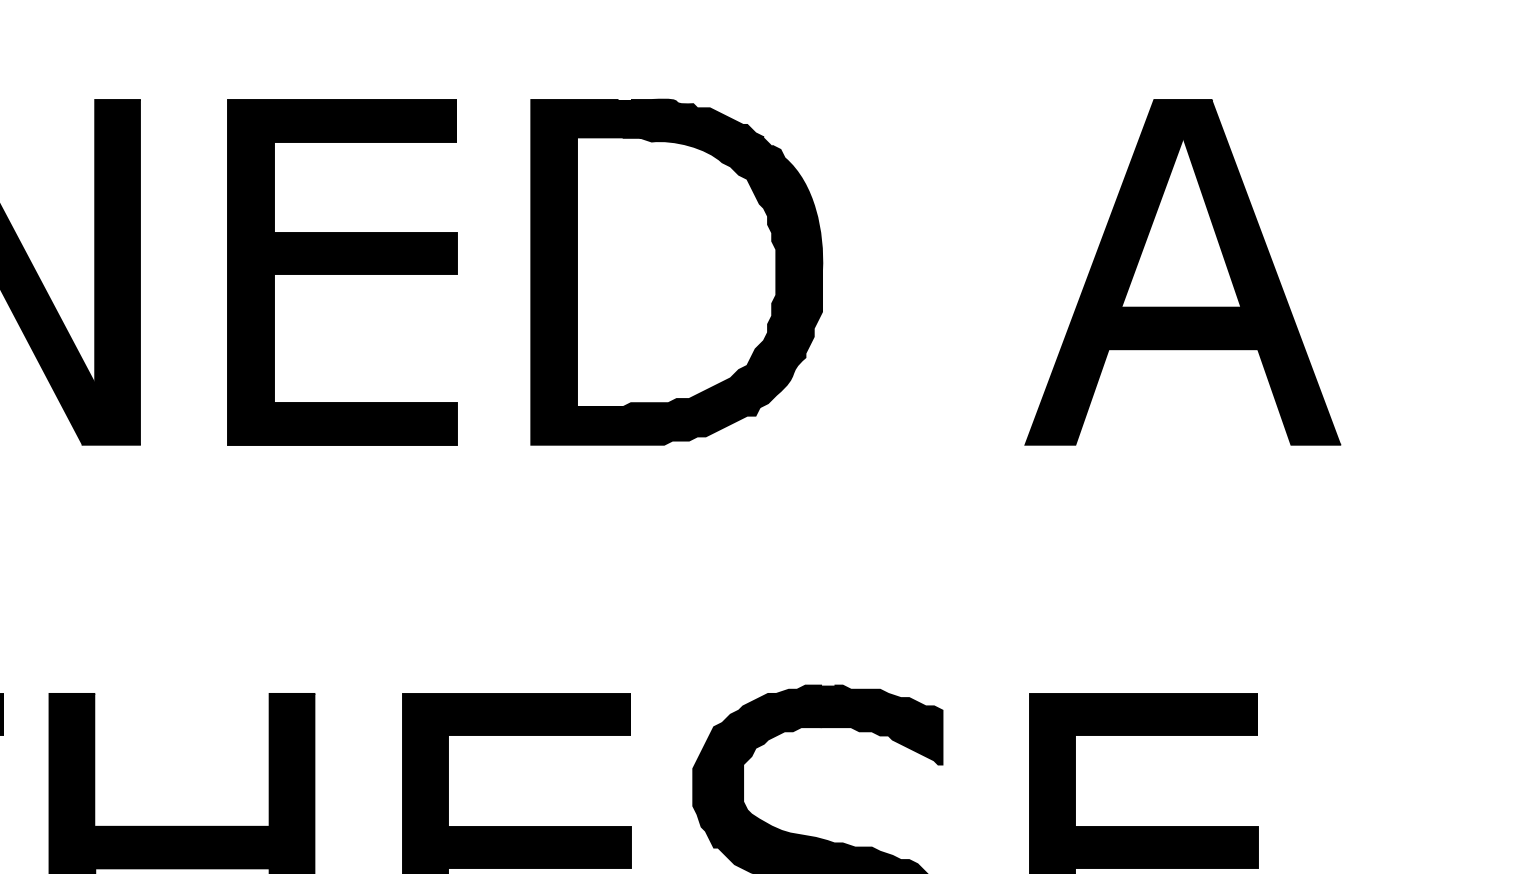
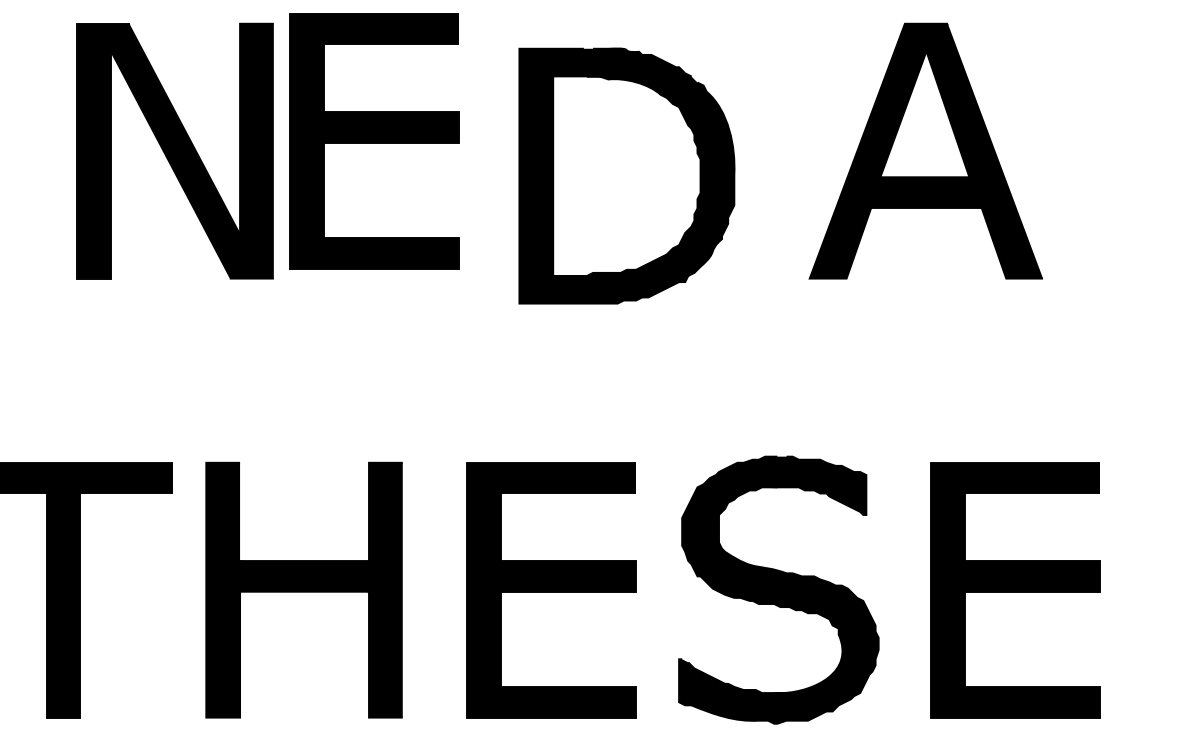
part: (676, 271) -> (626, 175), moved
part: (1182, 271) -> (925, 150), moved
part: (342, 272) -> (374, 141), moved

